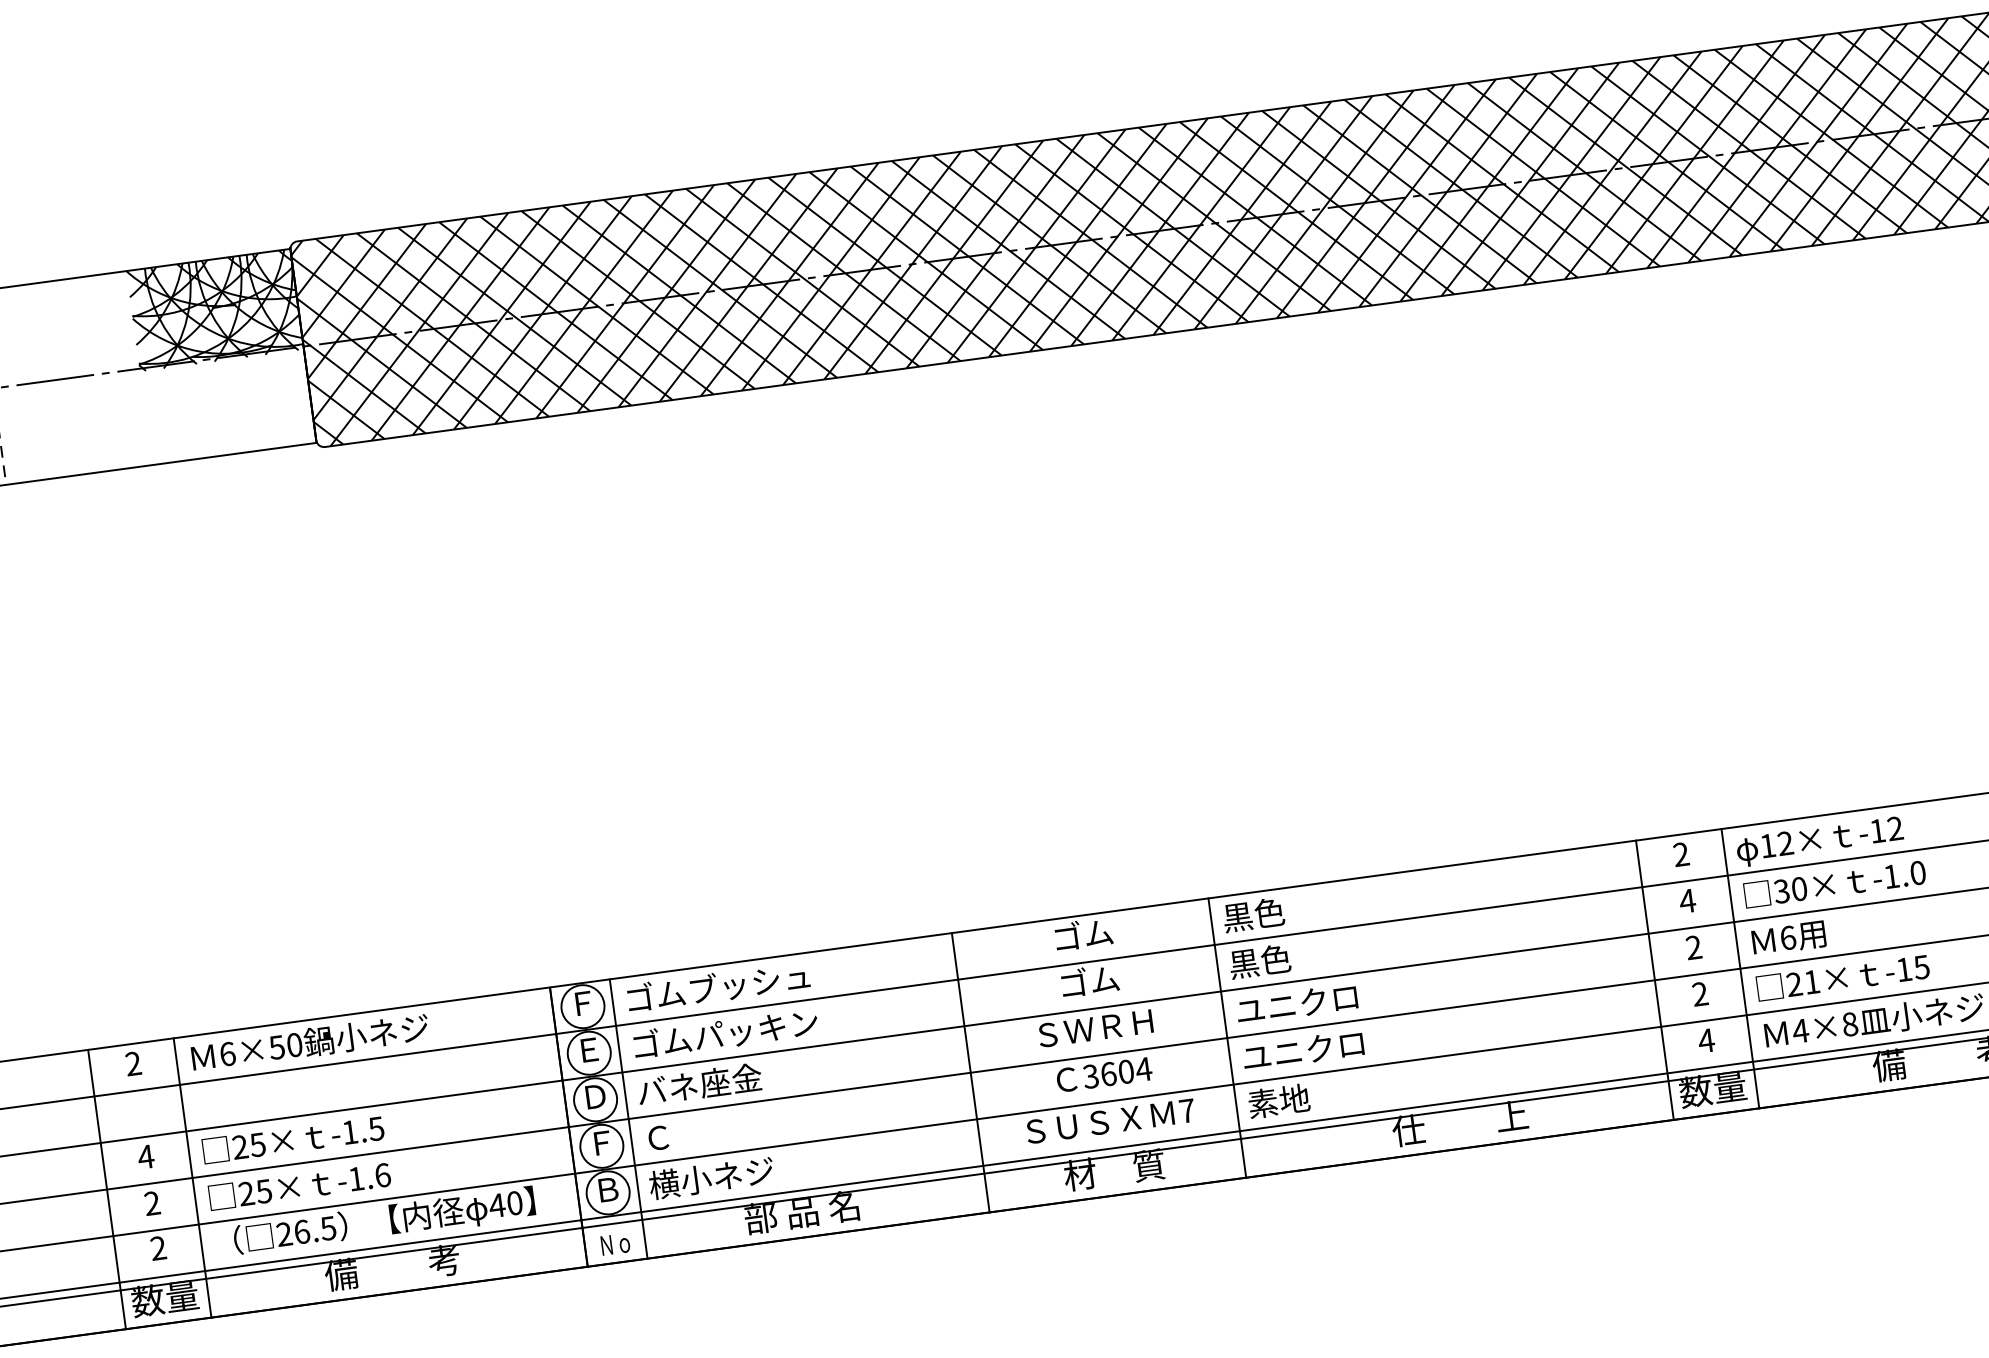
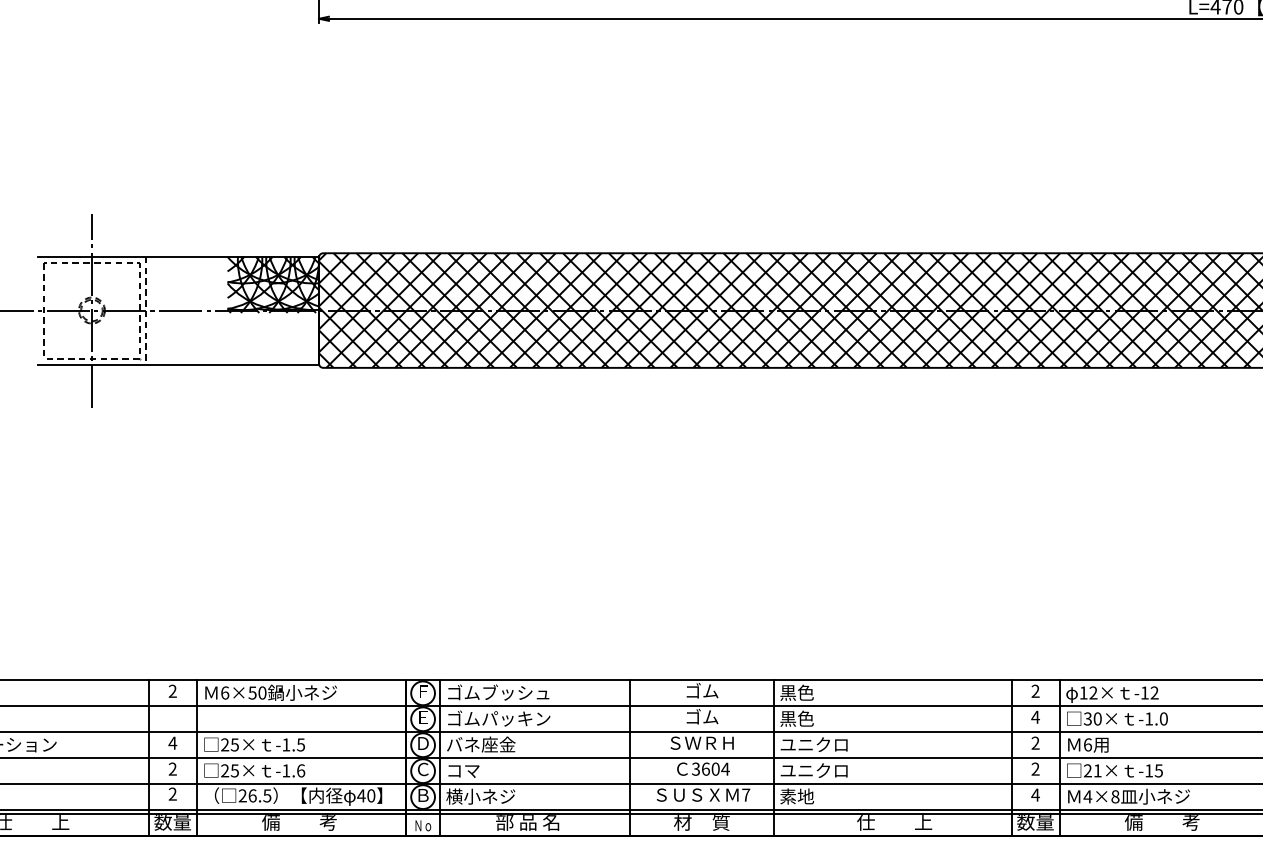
text: (674, 1135) -> (463, 770), Ｃ -> コマ
text: (602, 1143) -> (423, 769), Ｆ -> Ｃ

